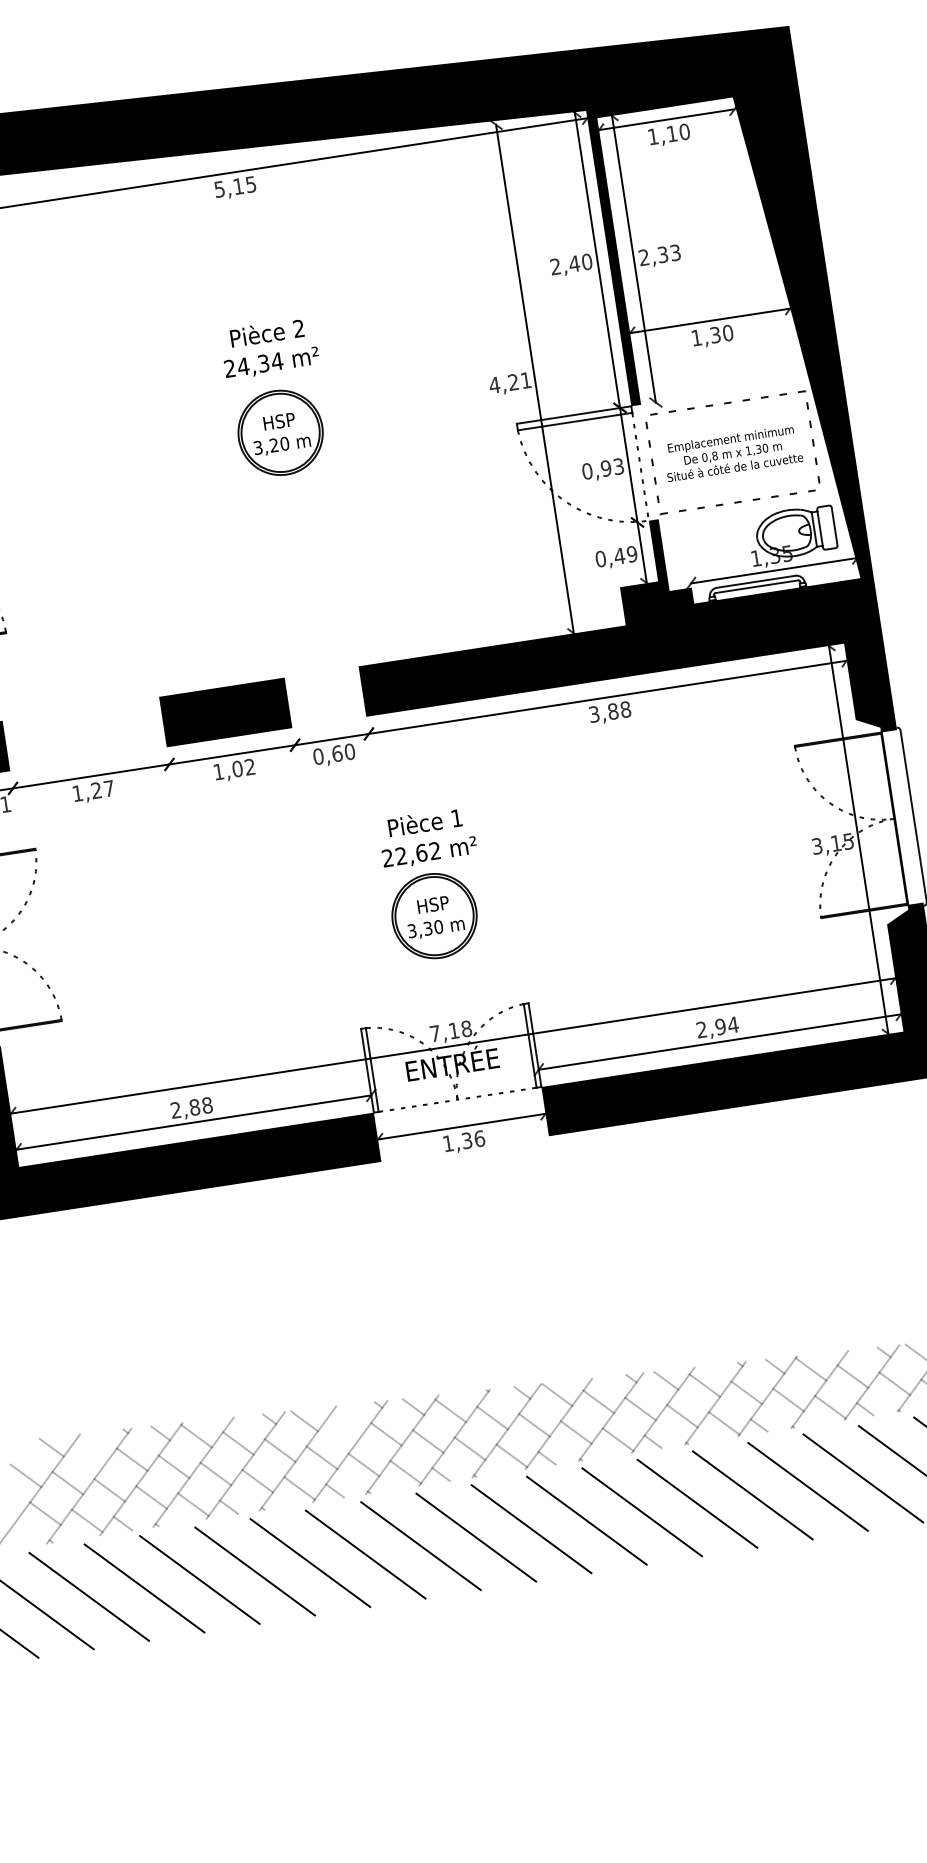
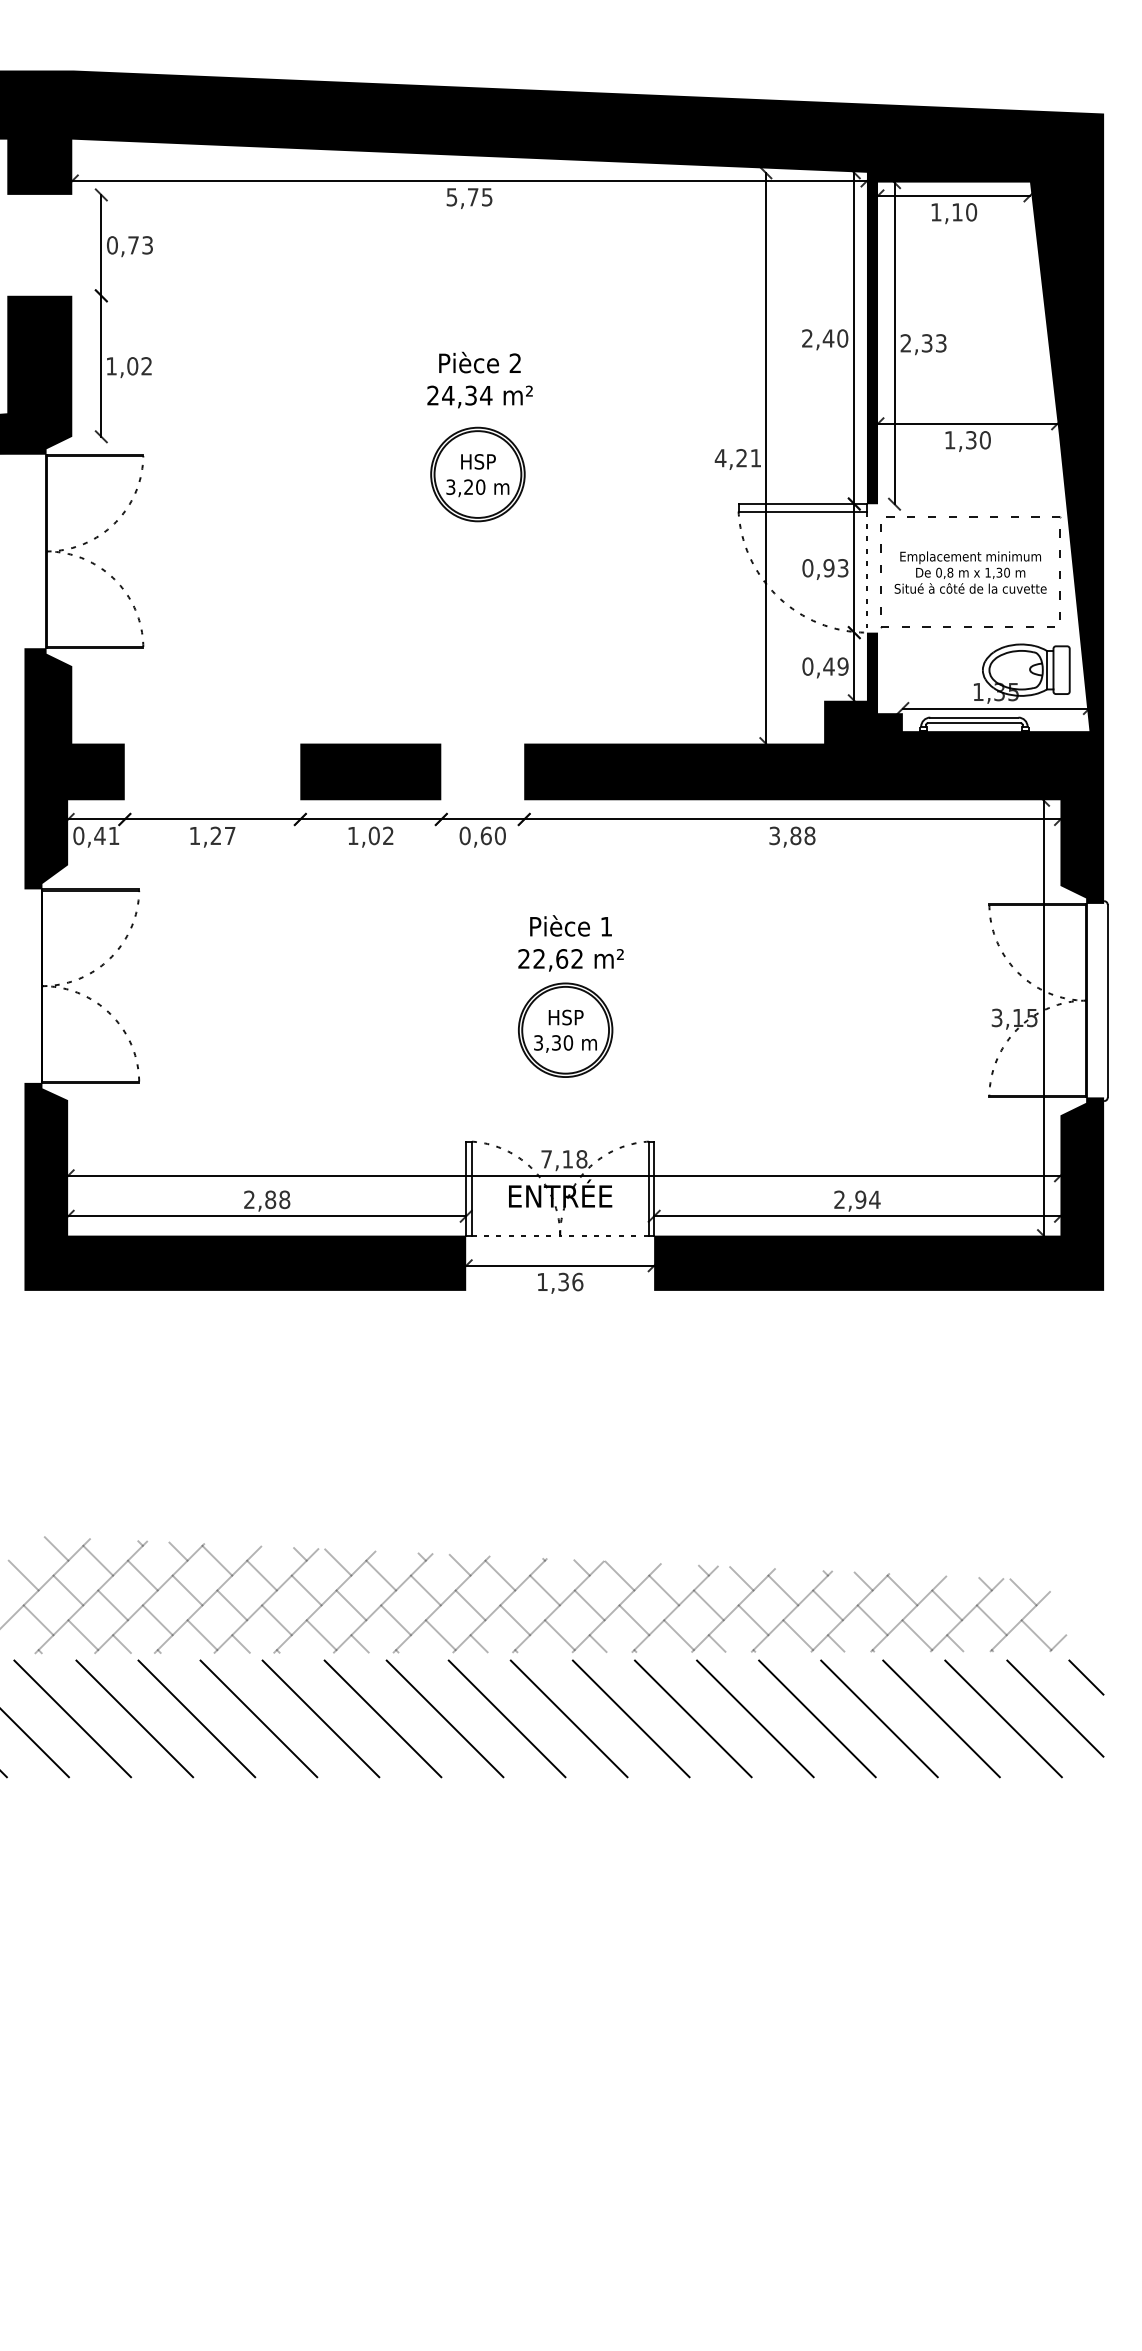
text: (238, 186) -> (473, 197), 5,15 -> 5,75
line: (344, 1427) -> (381, 1575), added
line: (90, 1452) -> (98, 1560), added

